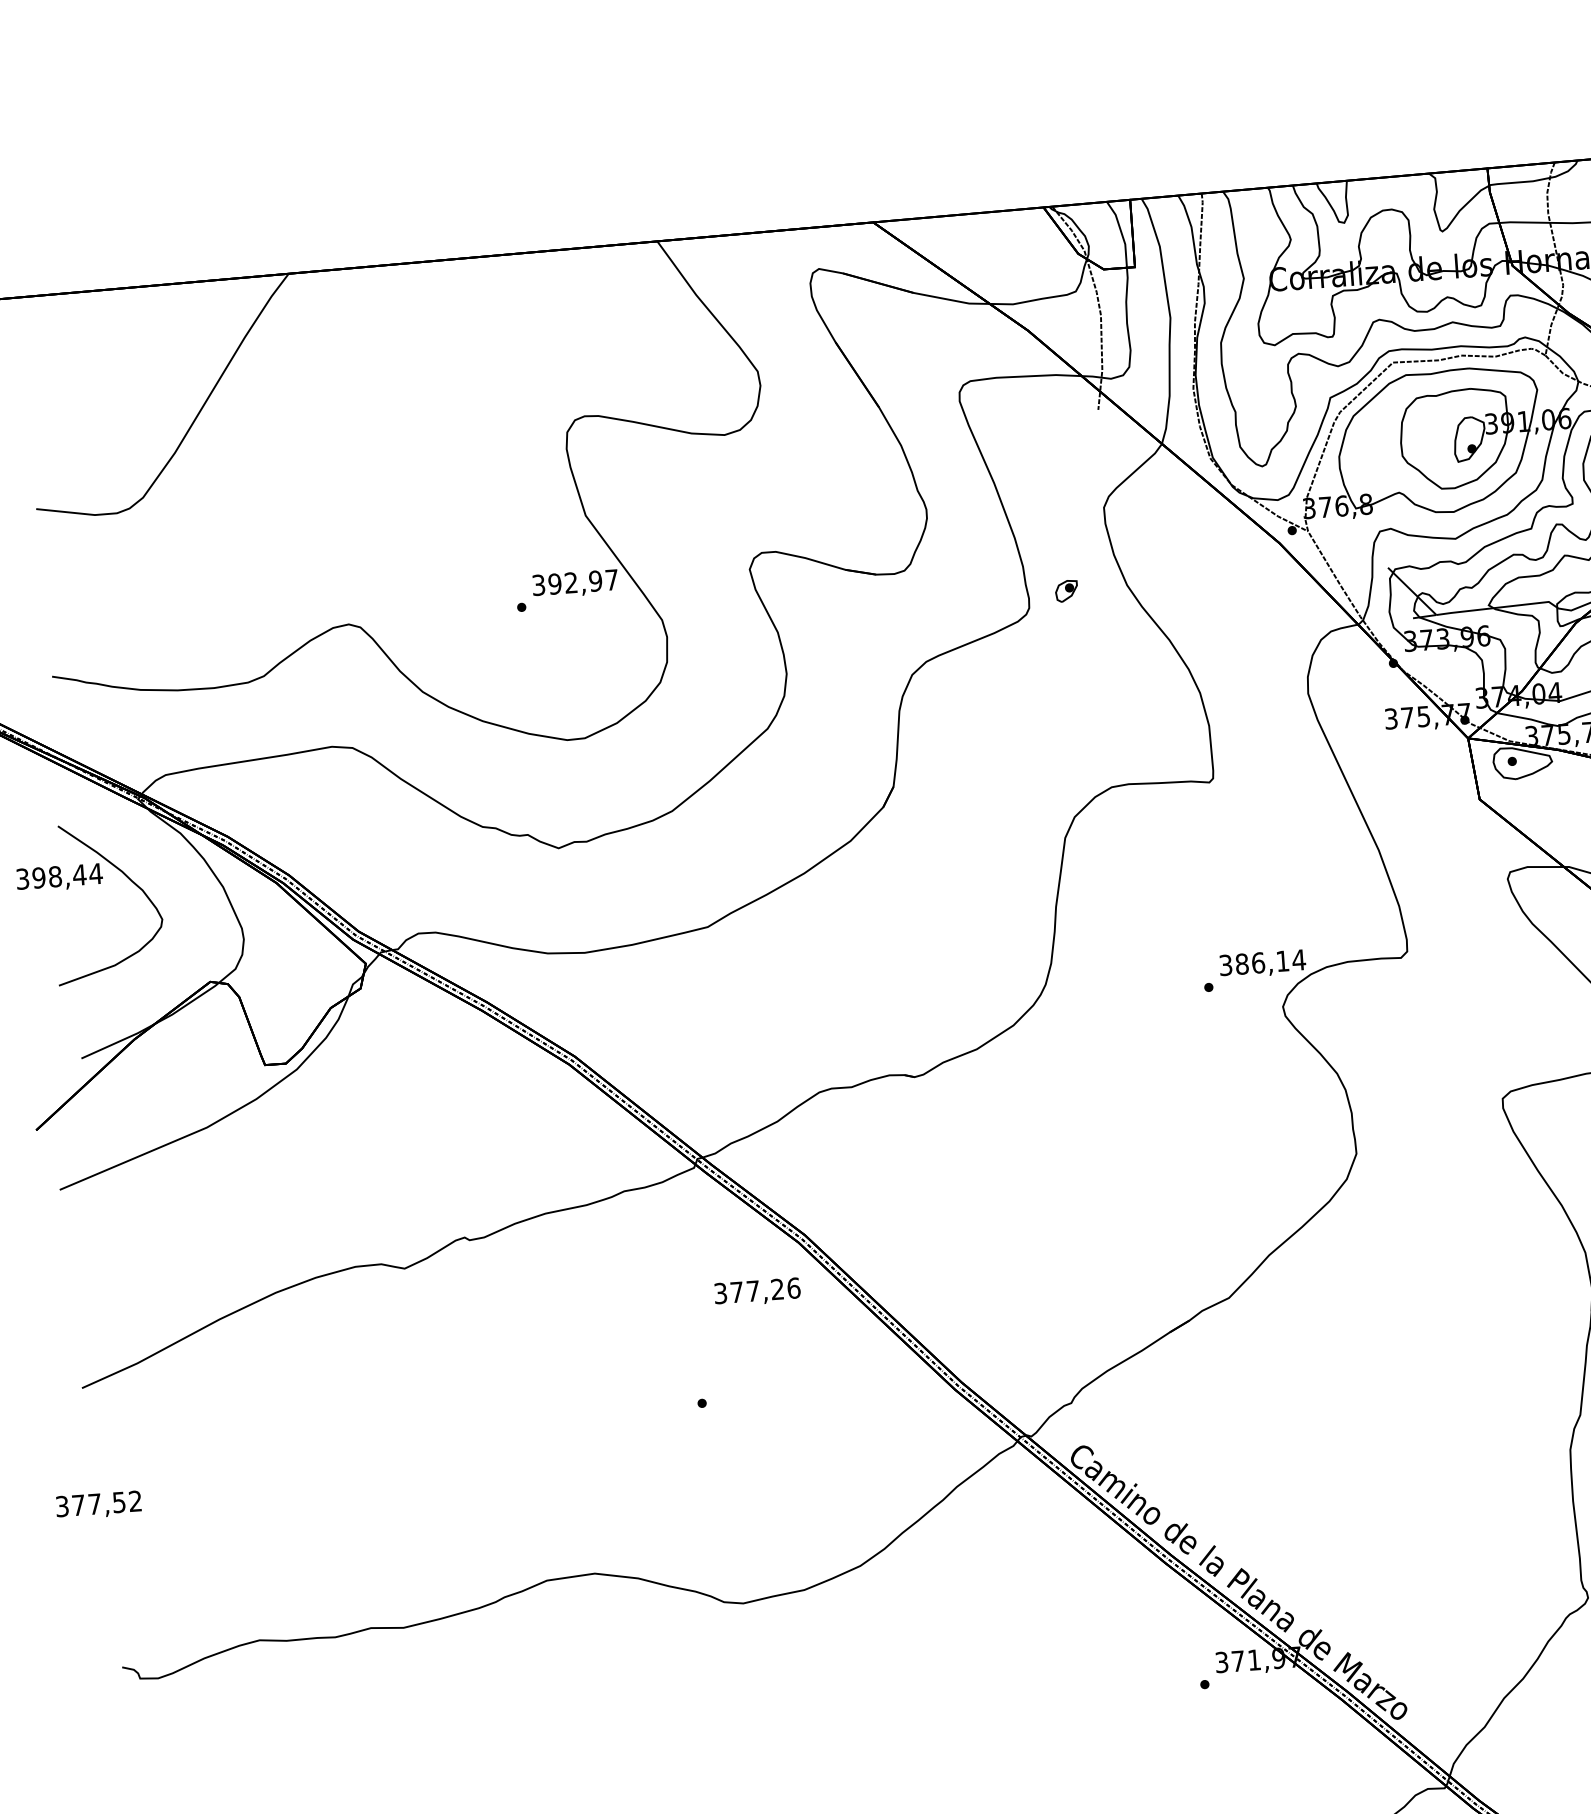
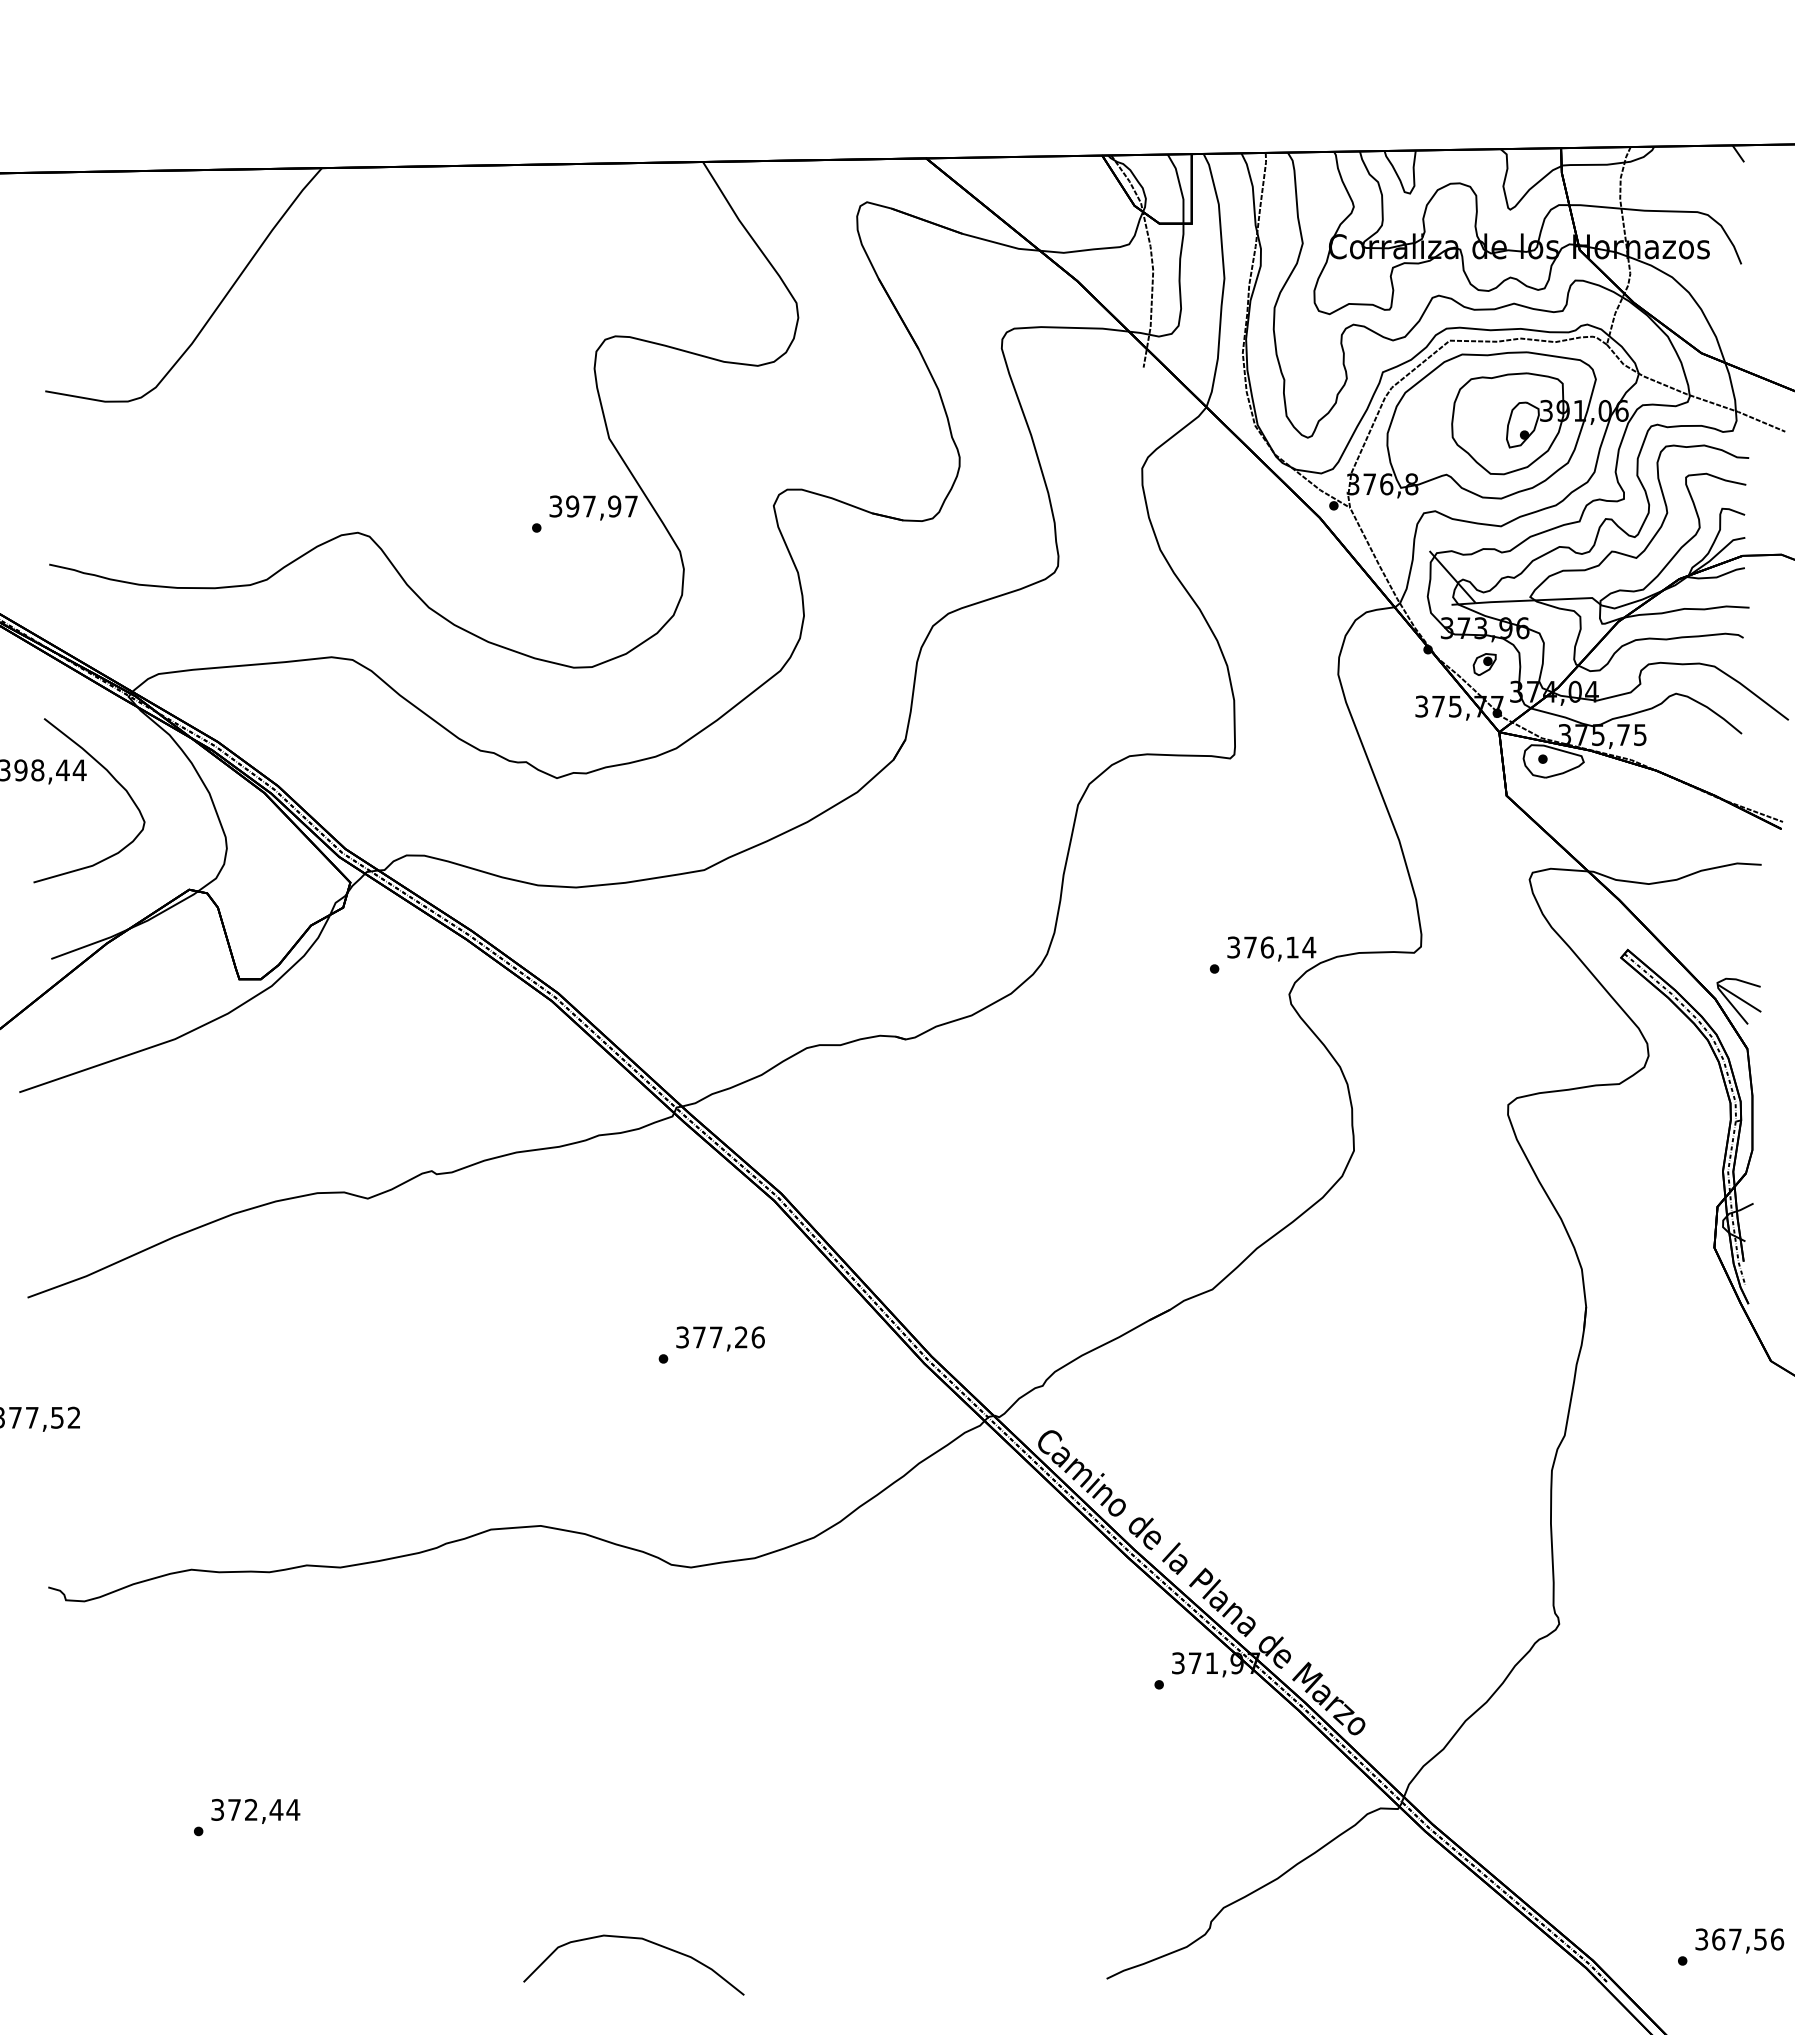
text: (571, 582) -> (589, 506), 392,97 -> 397,97
part: (1066, 591) -> (1484, 664), moved
text: (1242, 964) -> (1250, 947), 386,14 -> 376,14
text: (757, 1291) -> (720, 1338), moved

